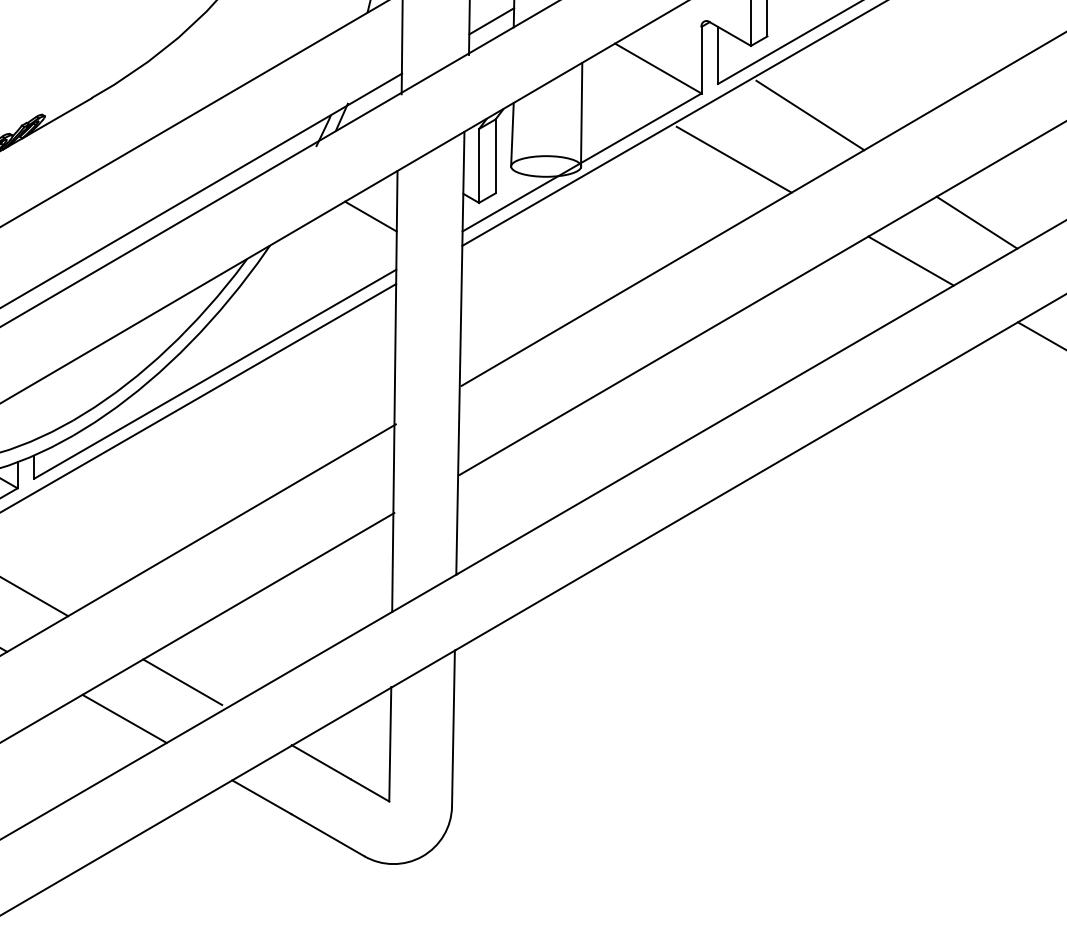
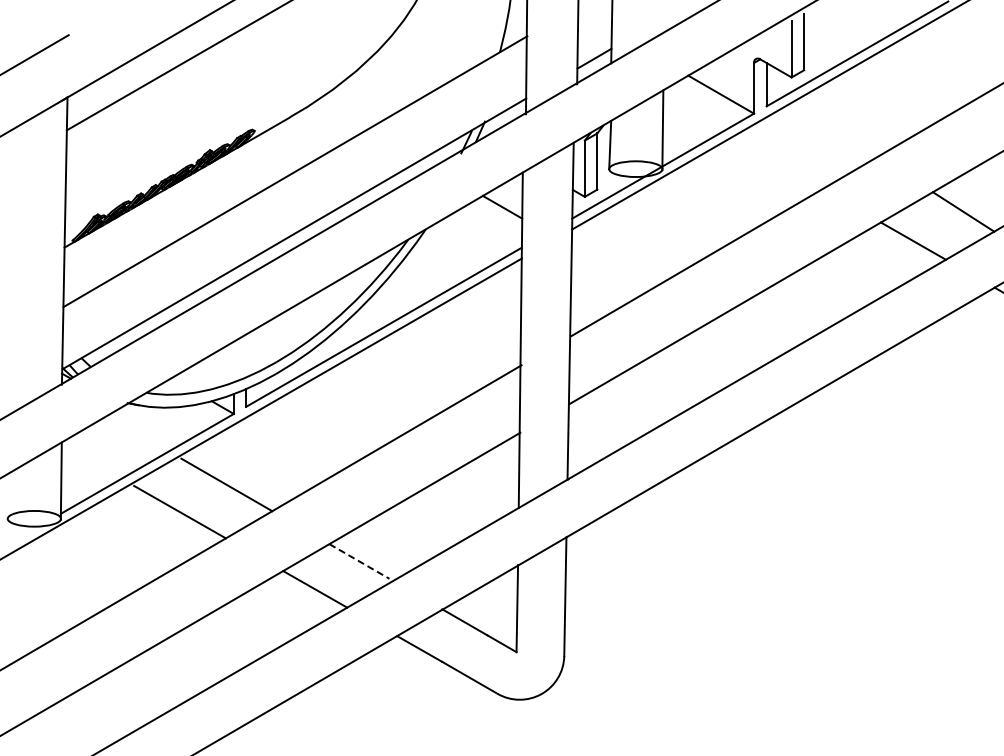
line: (809, 114) -> (836, 129), removed
line: (733, 159) -> (778, 163), removed
line: (182, 682) -> (359, 561), solid -> dashed

